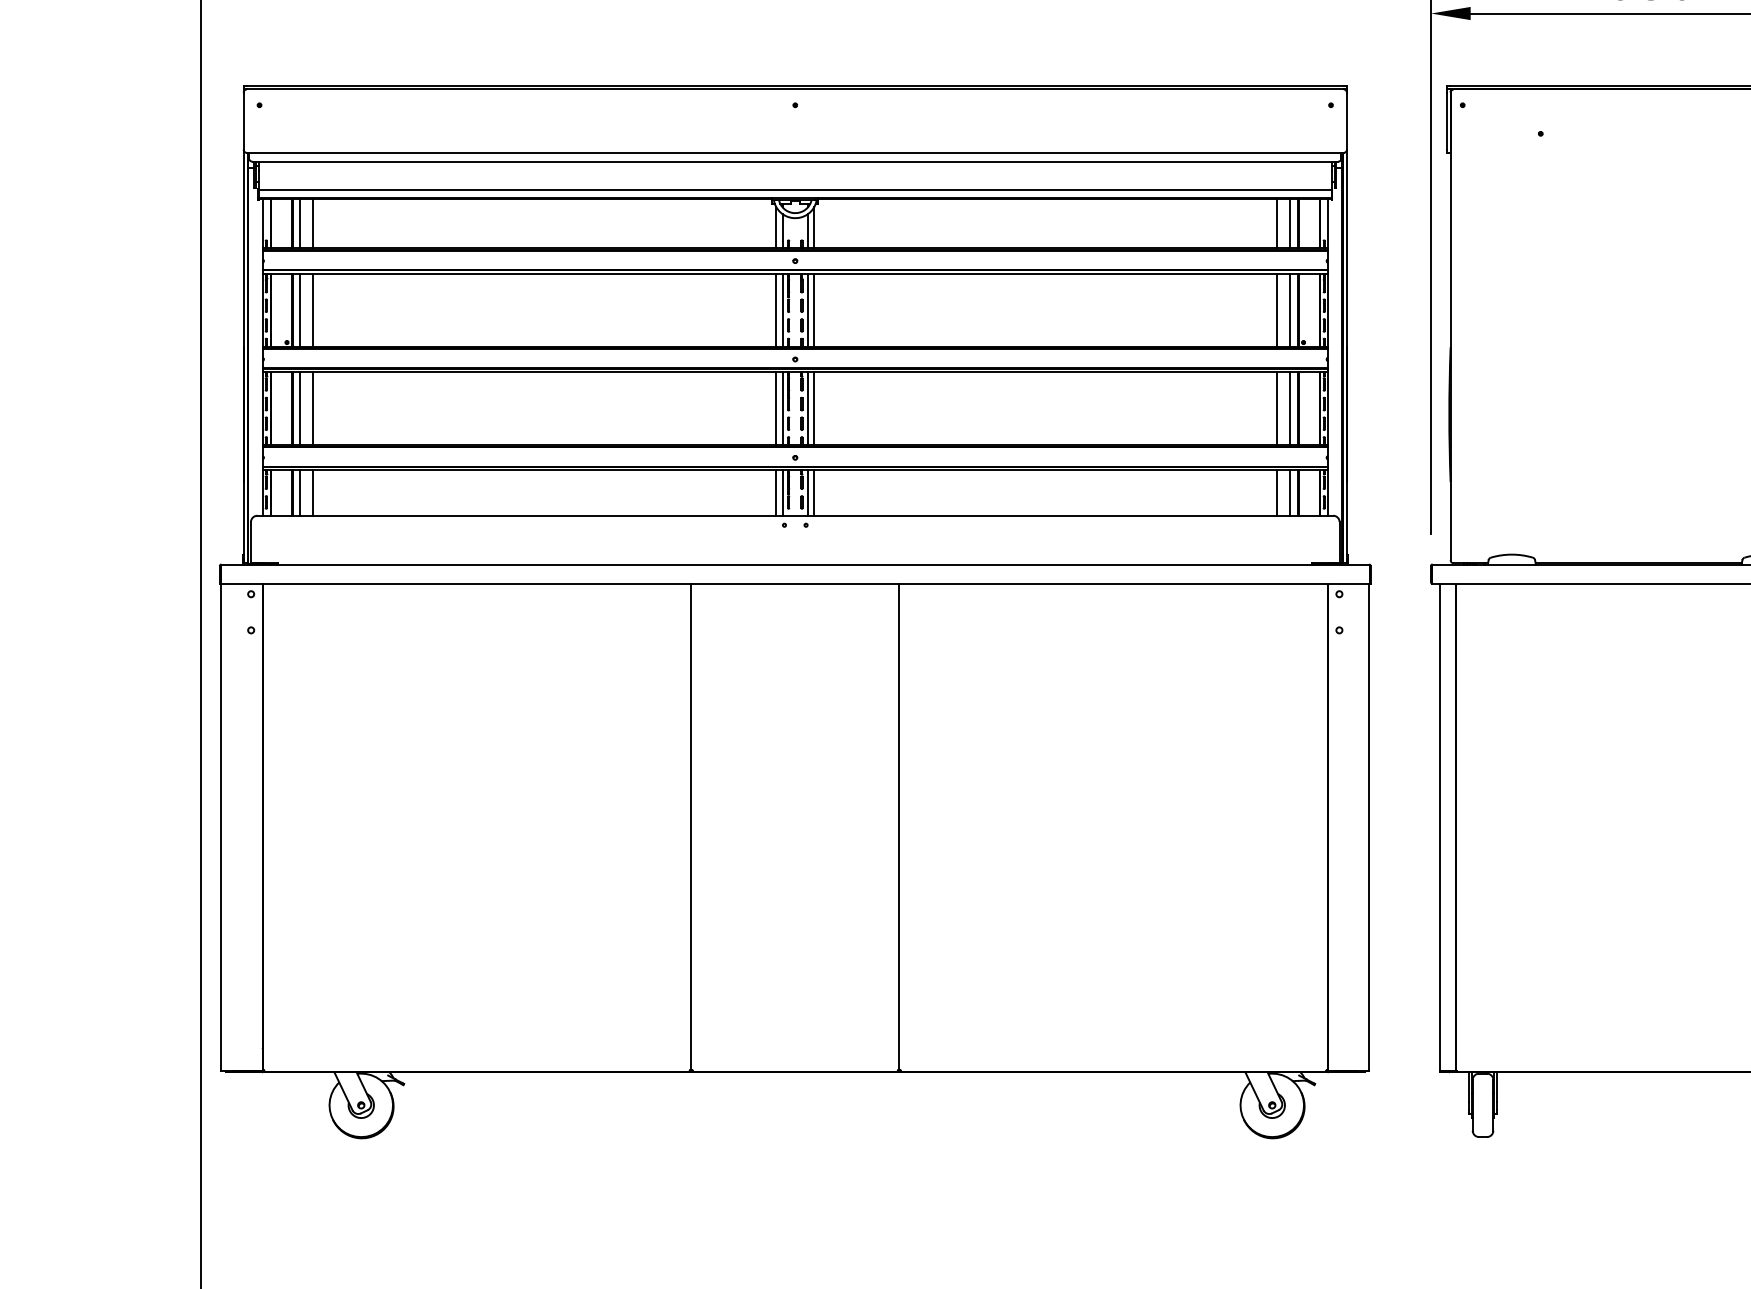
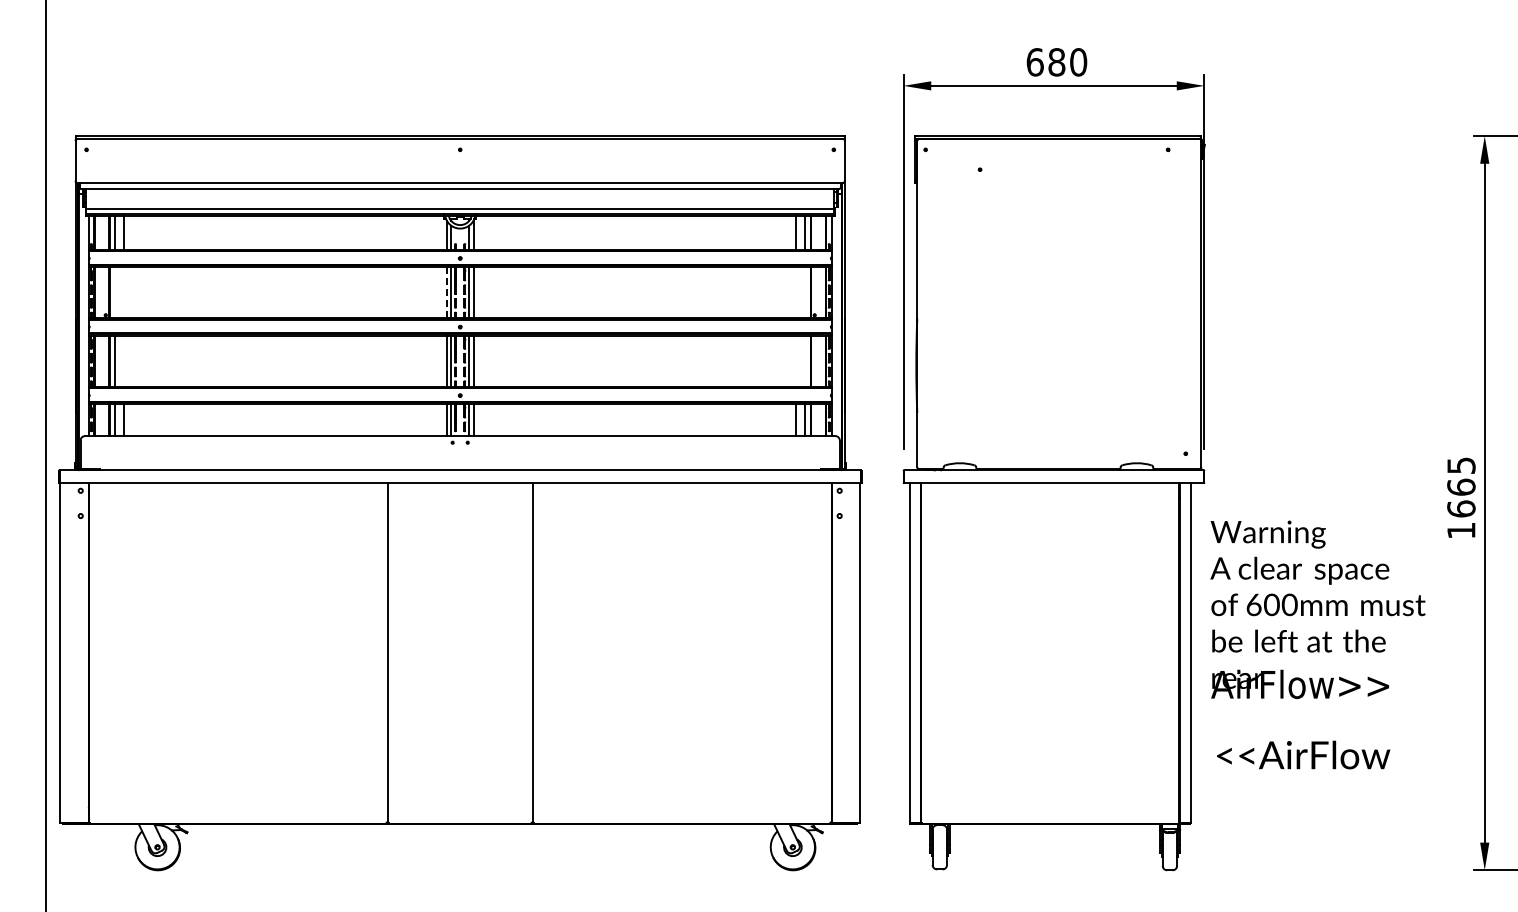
line: (300, 309) -> (115, 292), removed
line: (312, 309) -> (123, 292), removed
line: (1277, 309) -> (796, 292), removed
line: (1290, 309) -> (805, 292), removed
line: (775, 311) -> (446, 293), solid -> dashed
line: (312, 407) -> (123, 360), removed
line: (1277, 407) -> (796, 360), removed
line: (1290, 407) -> (805, 360), removed

